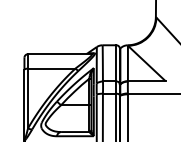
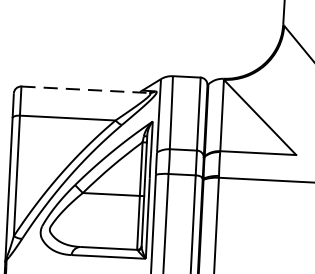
line: (59, 54) -> (84, 90), solid -> dashed

